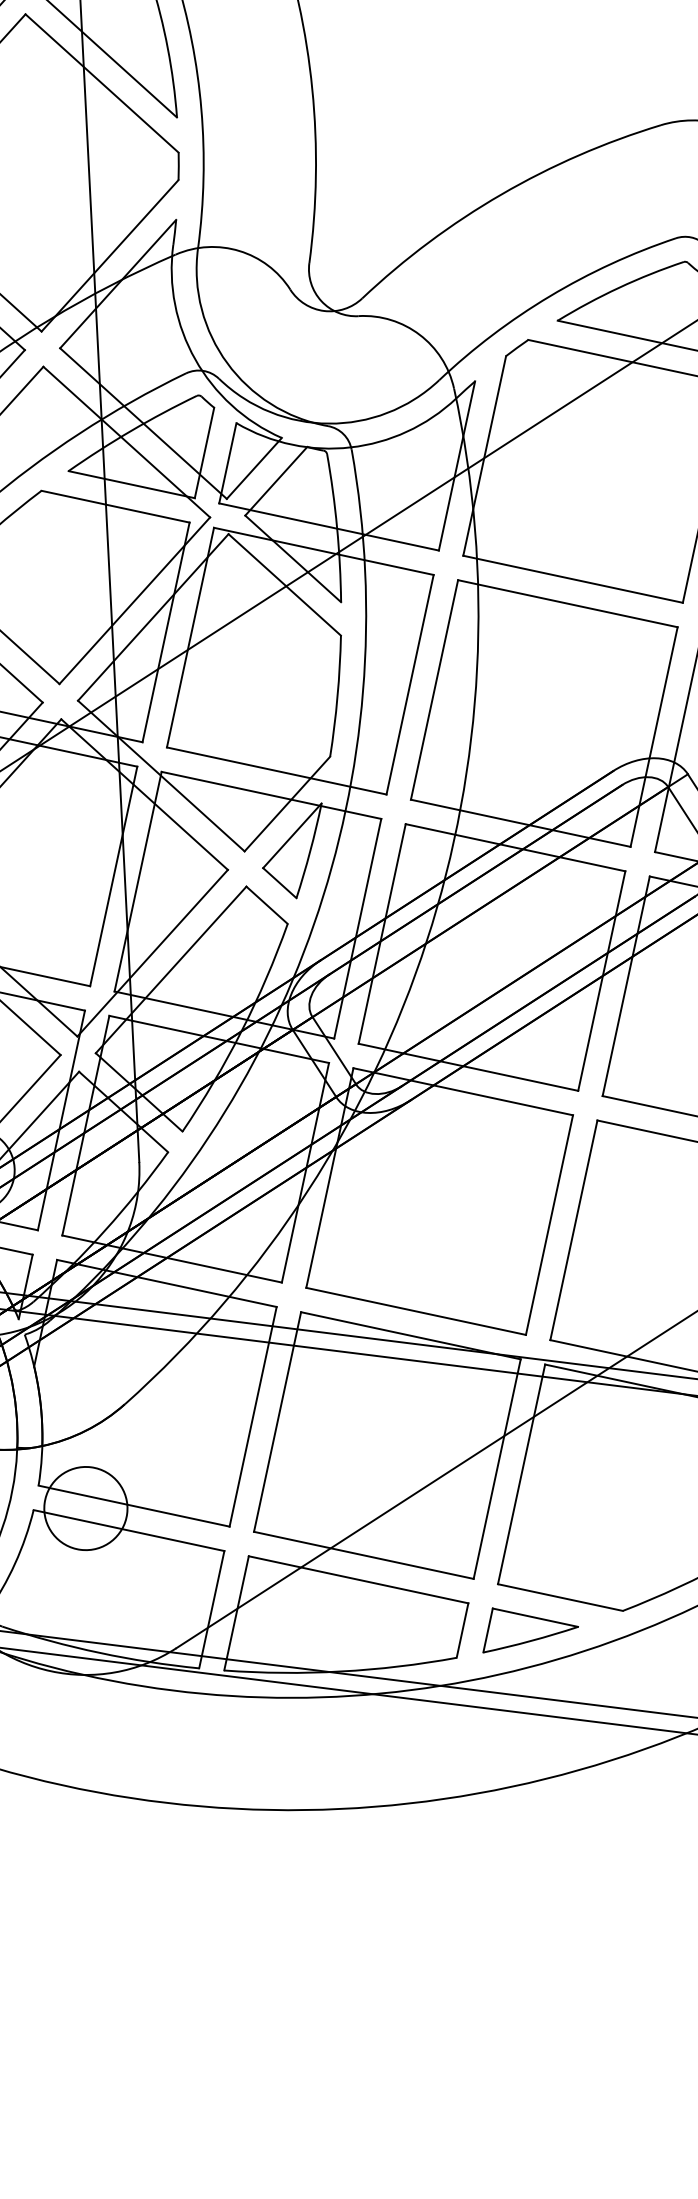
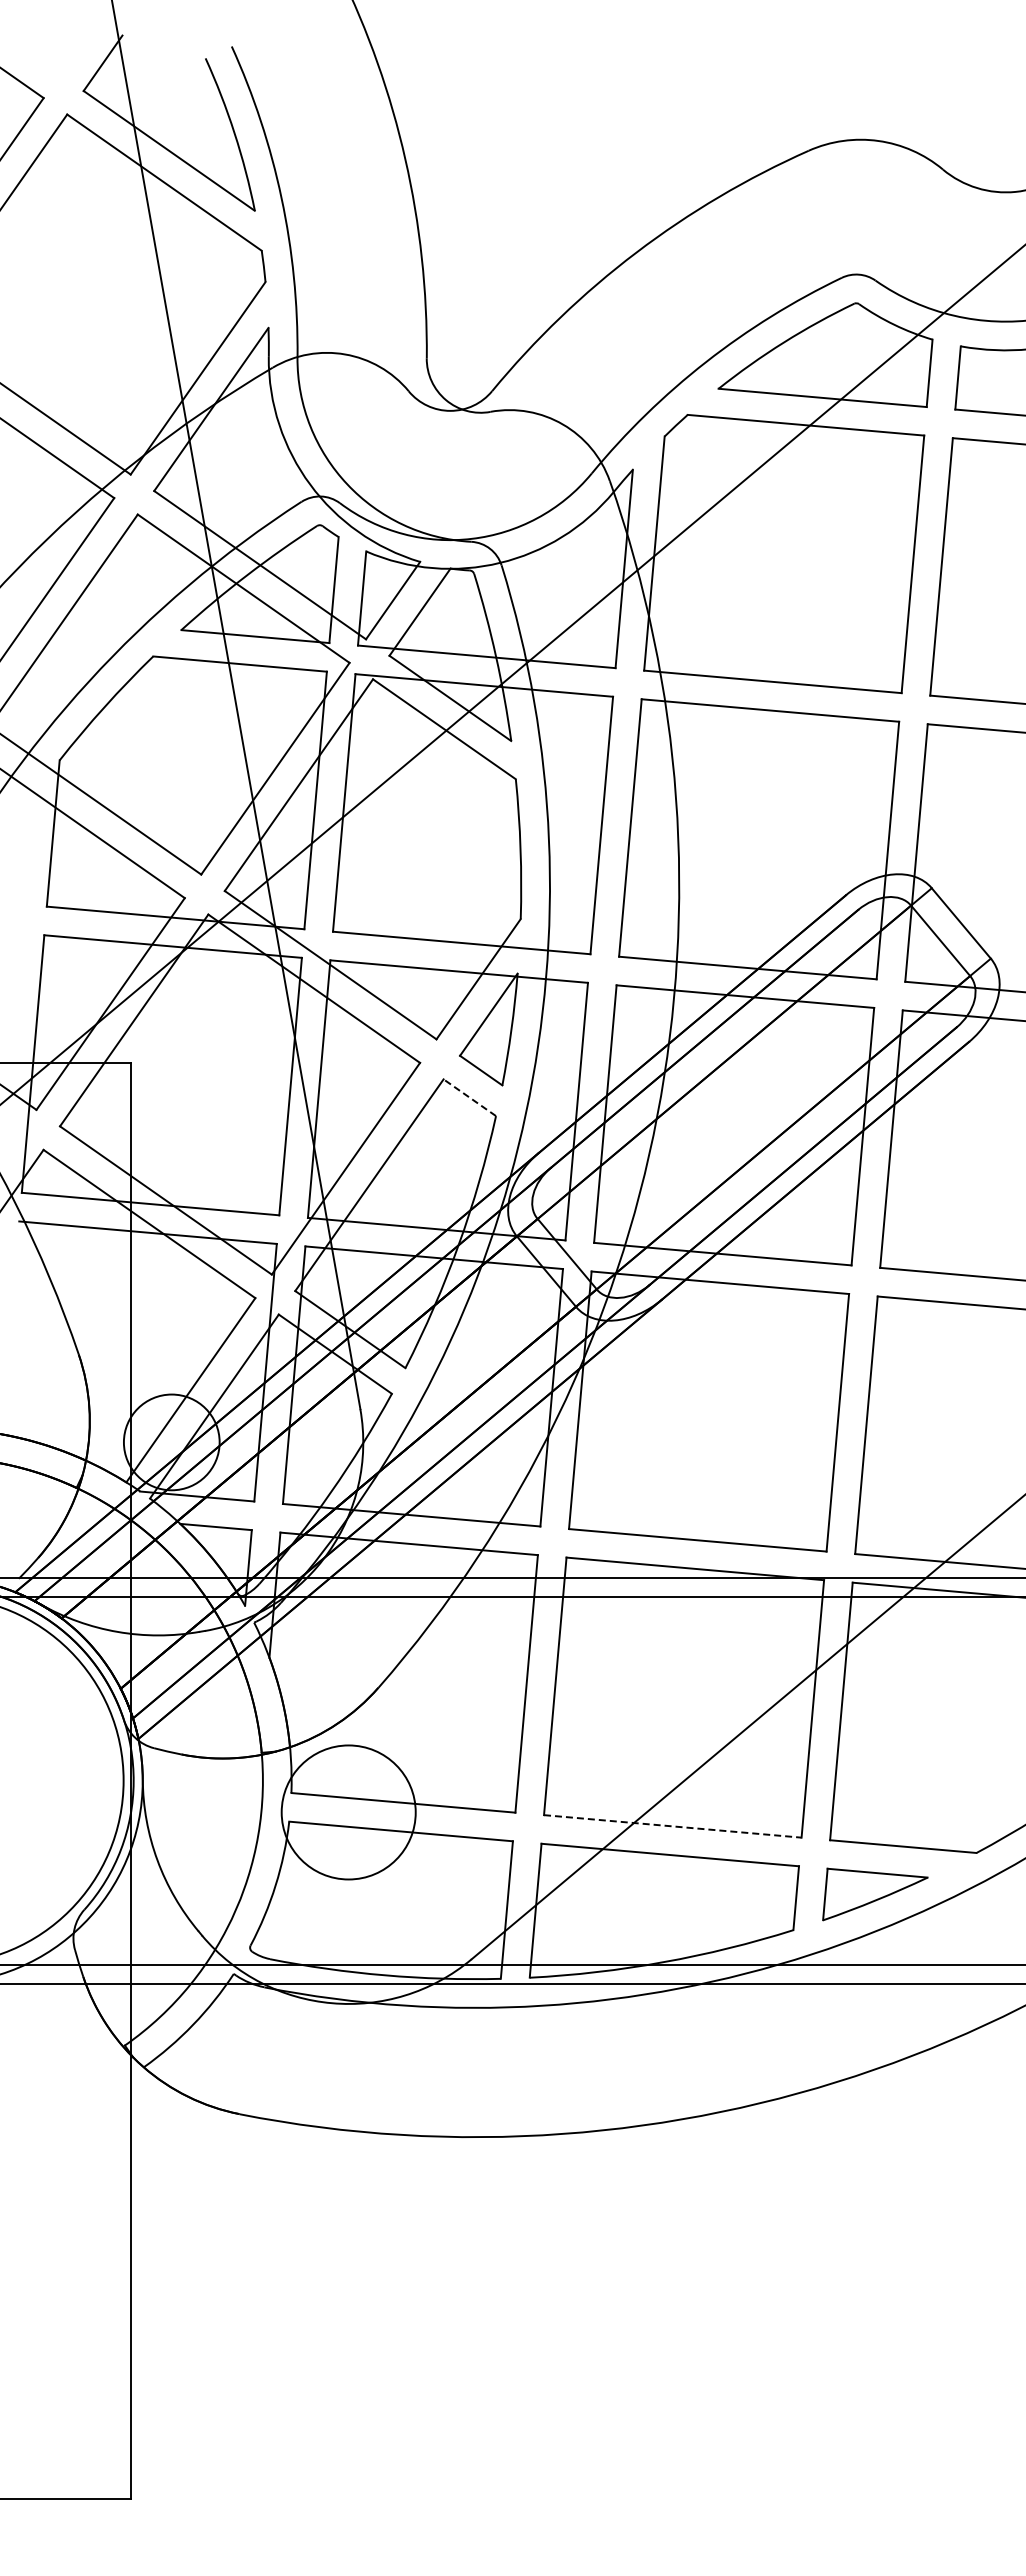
line: (266, 905) -> (469, 1097), solid -> dashed
circle: (85, 1508) -> (348, 1812), size x1.4
line: (364, 1555) -> (673, 1826), solid -> dashed

